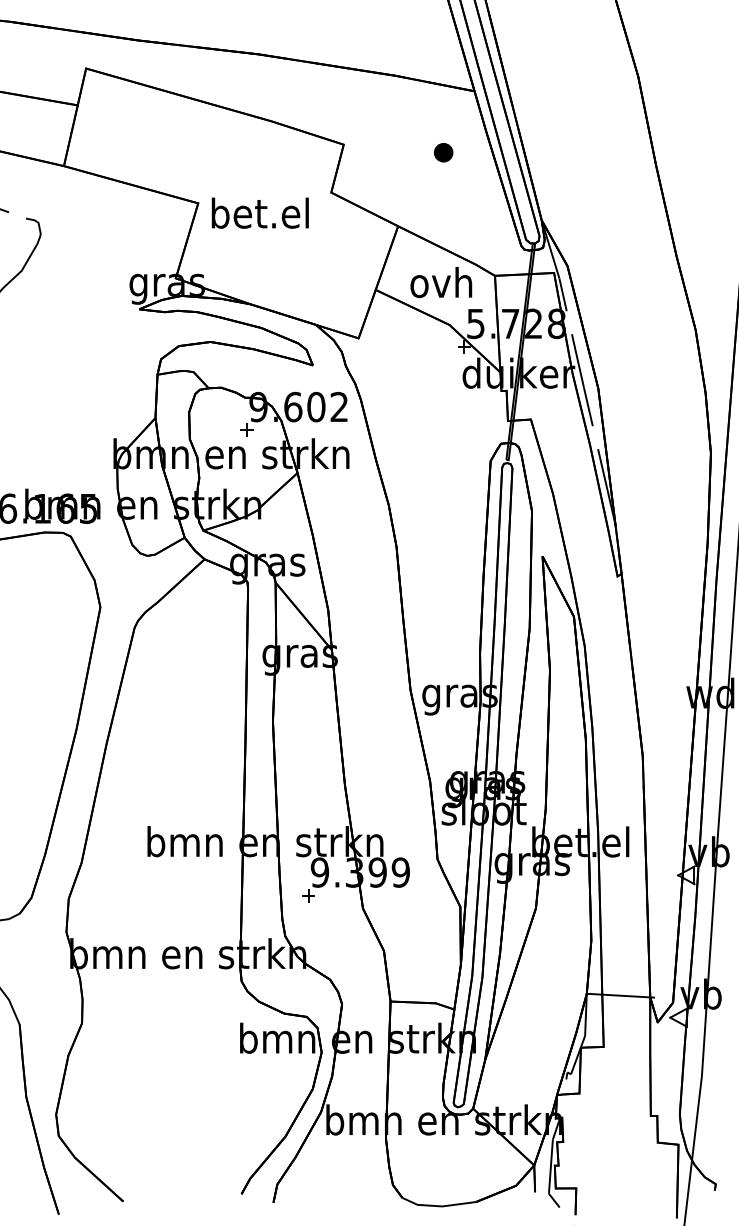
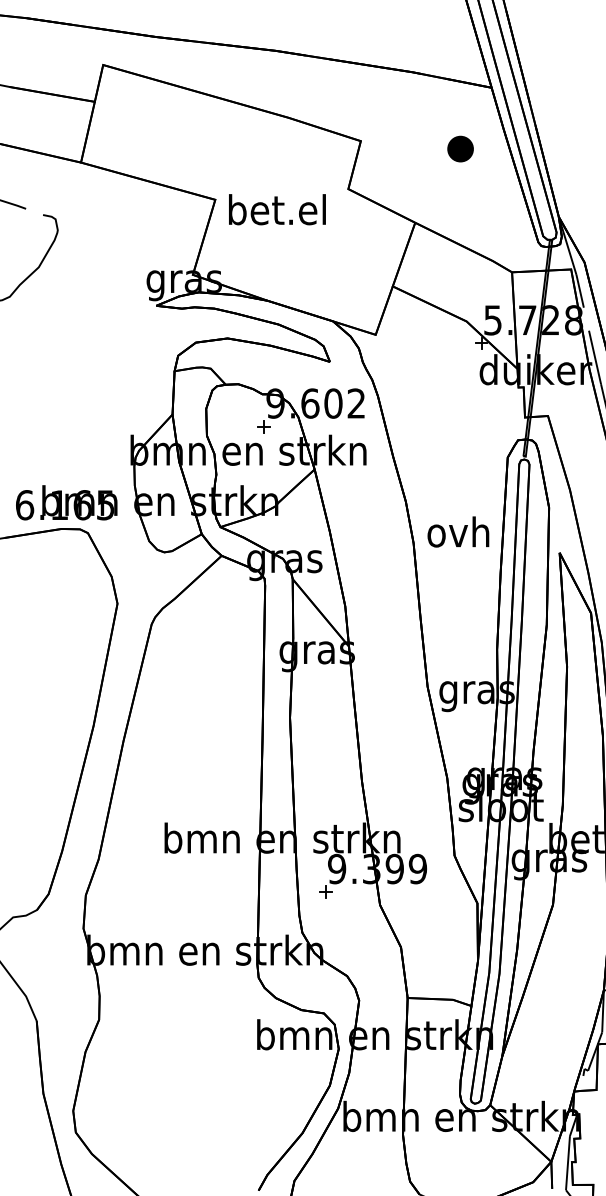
part: (443, 152) -> (460, 148), size x1.4
text: (441, 282) -> (458, 531), moved

